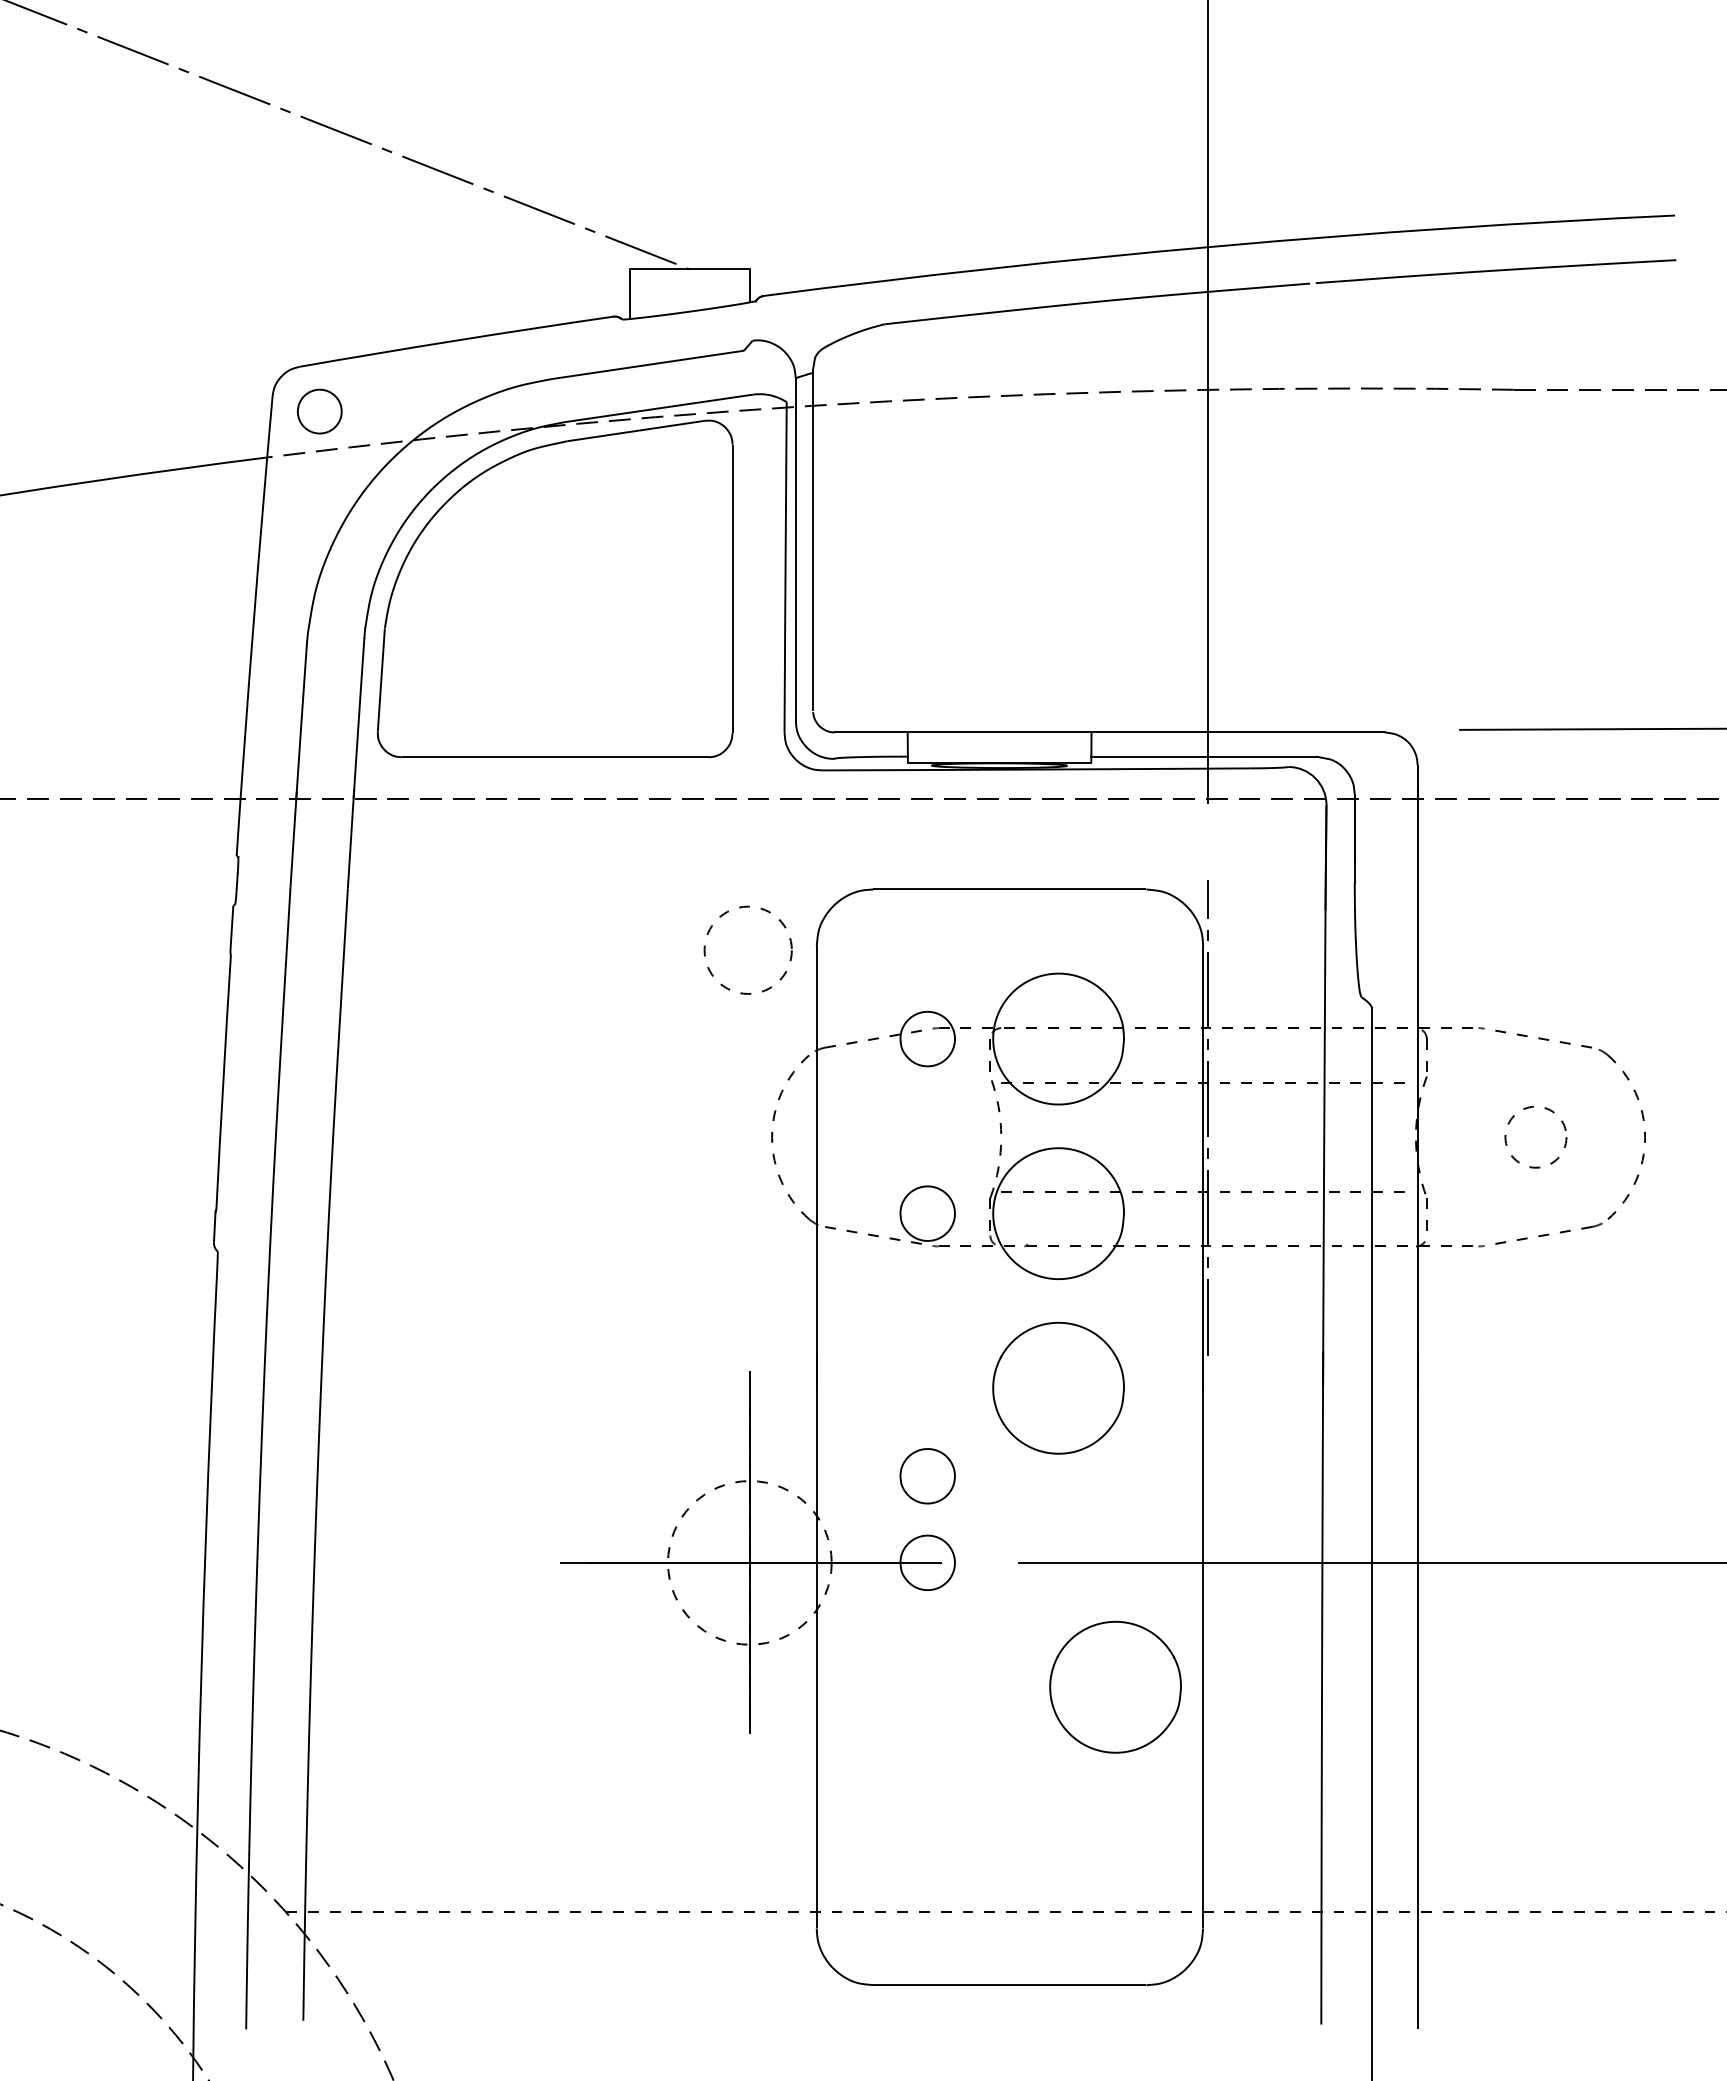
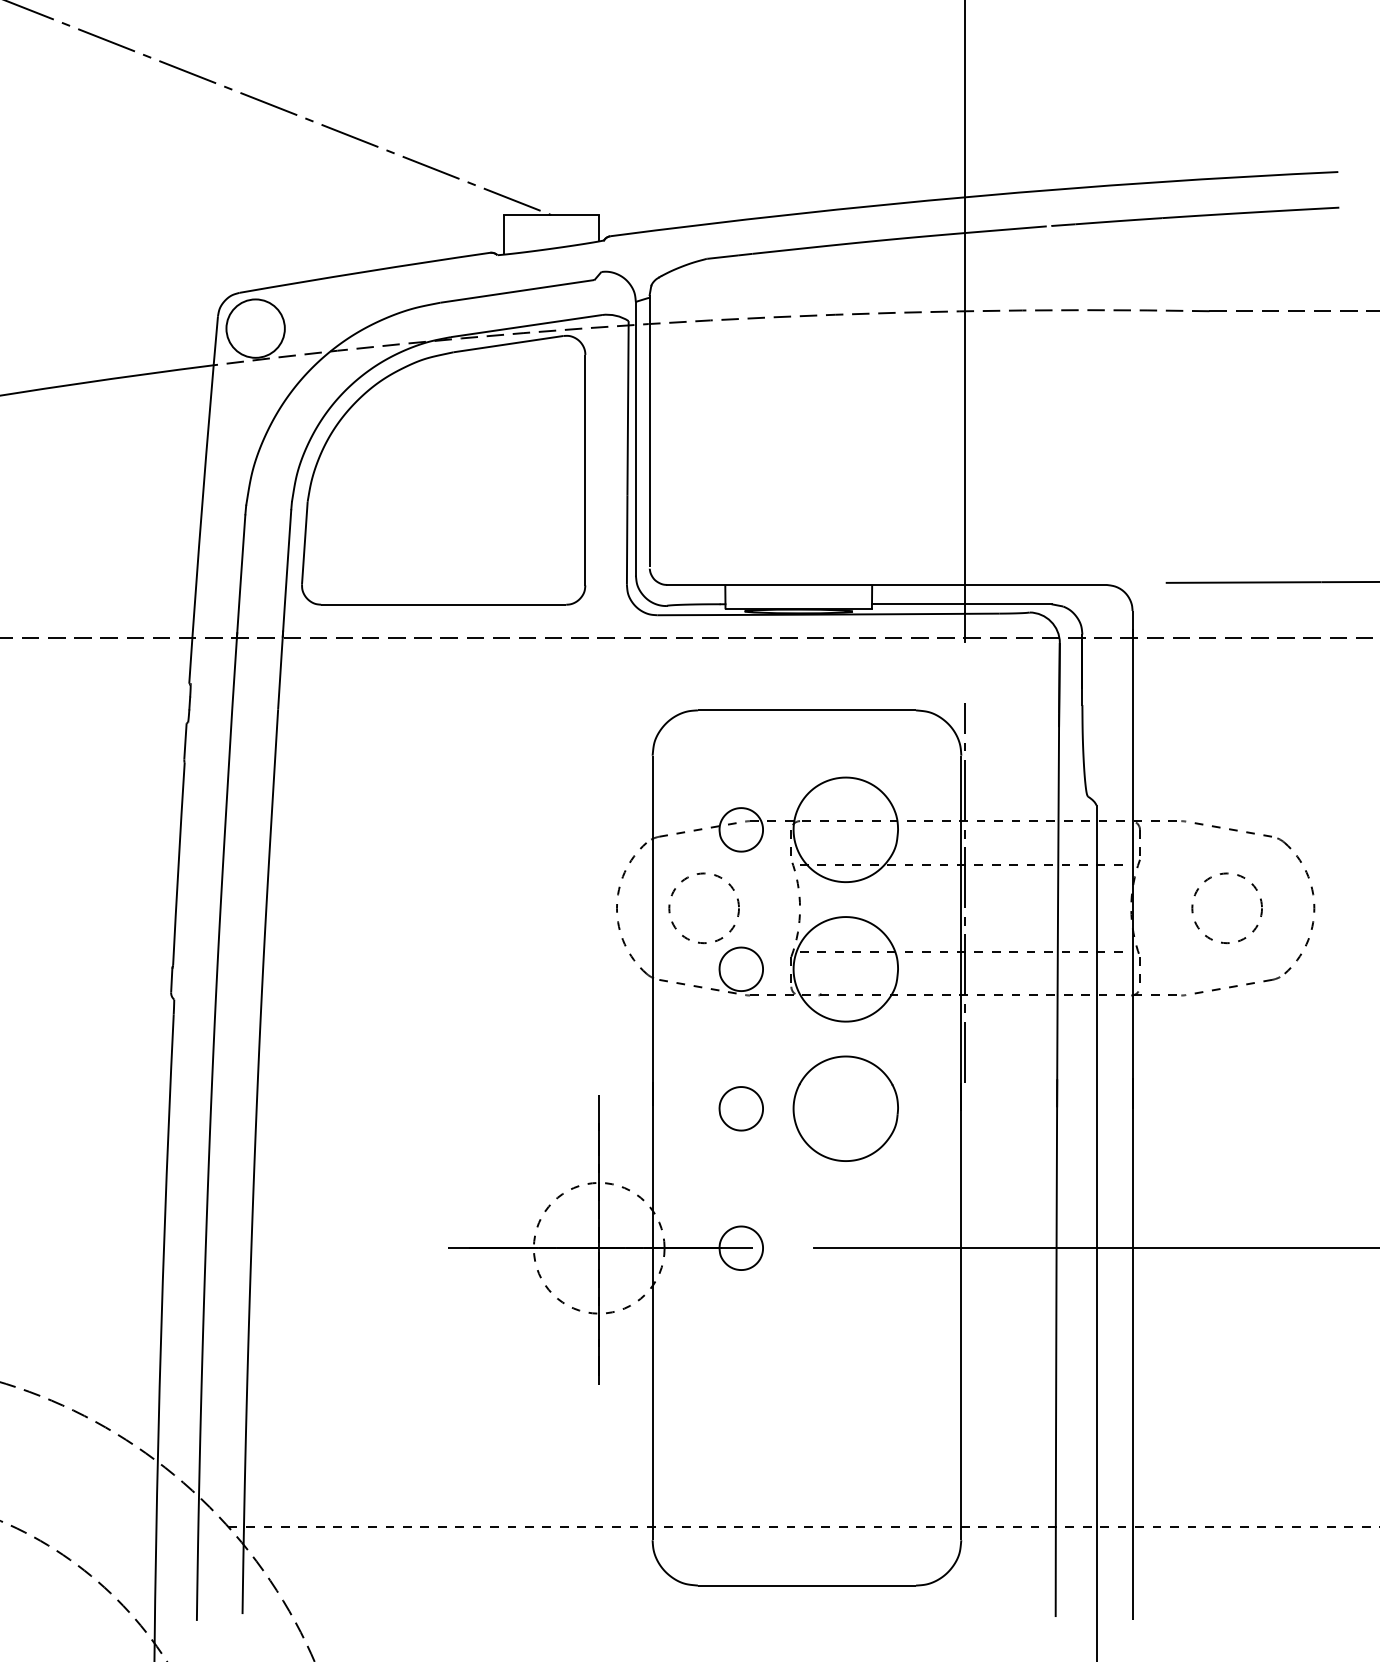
circle: (319, 411) -> (255, 328), size x1.67
circle: (747, 949) -> (703, 907), moved
circle: (1535, 1136) -> (1226, 907), size x1.43
part: (927, 1476) -> (741, 1108), moved
part: (1115, 1686) -> (891, 1347), removed

